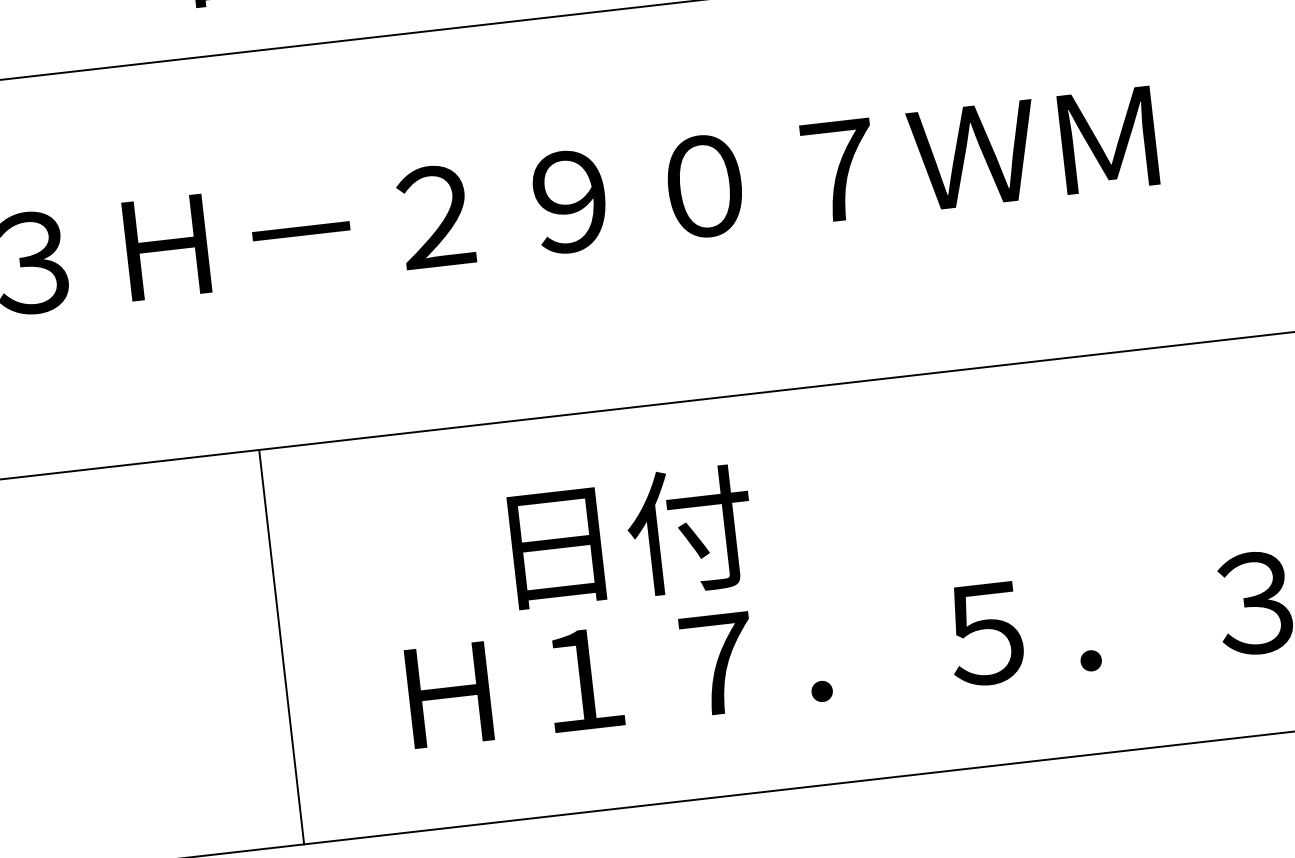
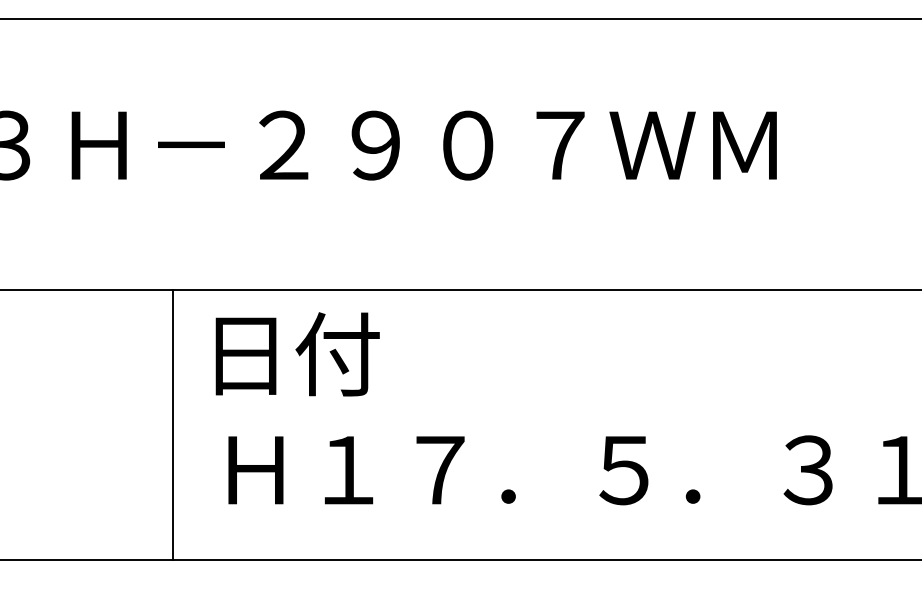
text: (631, 537) -> (297, 354), moved
line: (282, 646) -> (173, 424), moved

